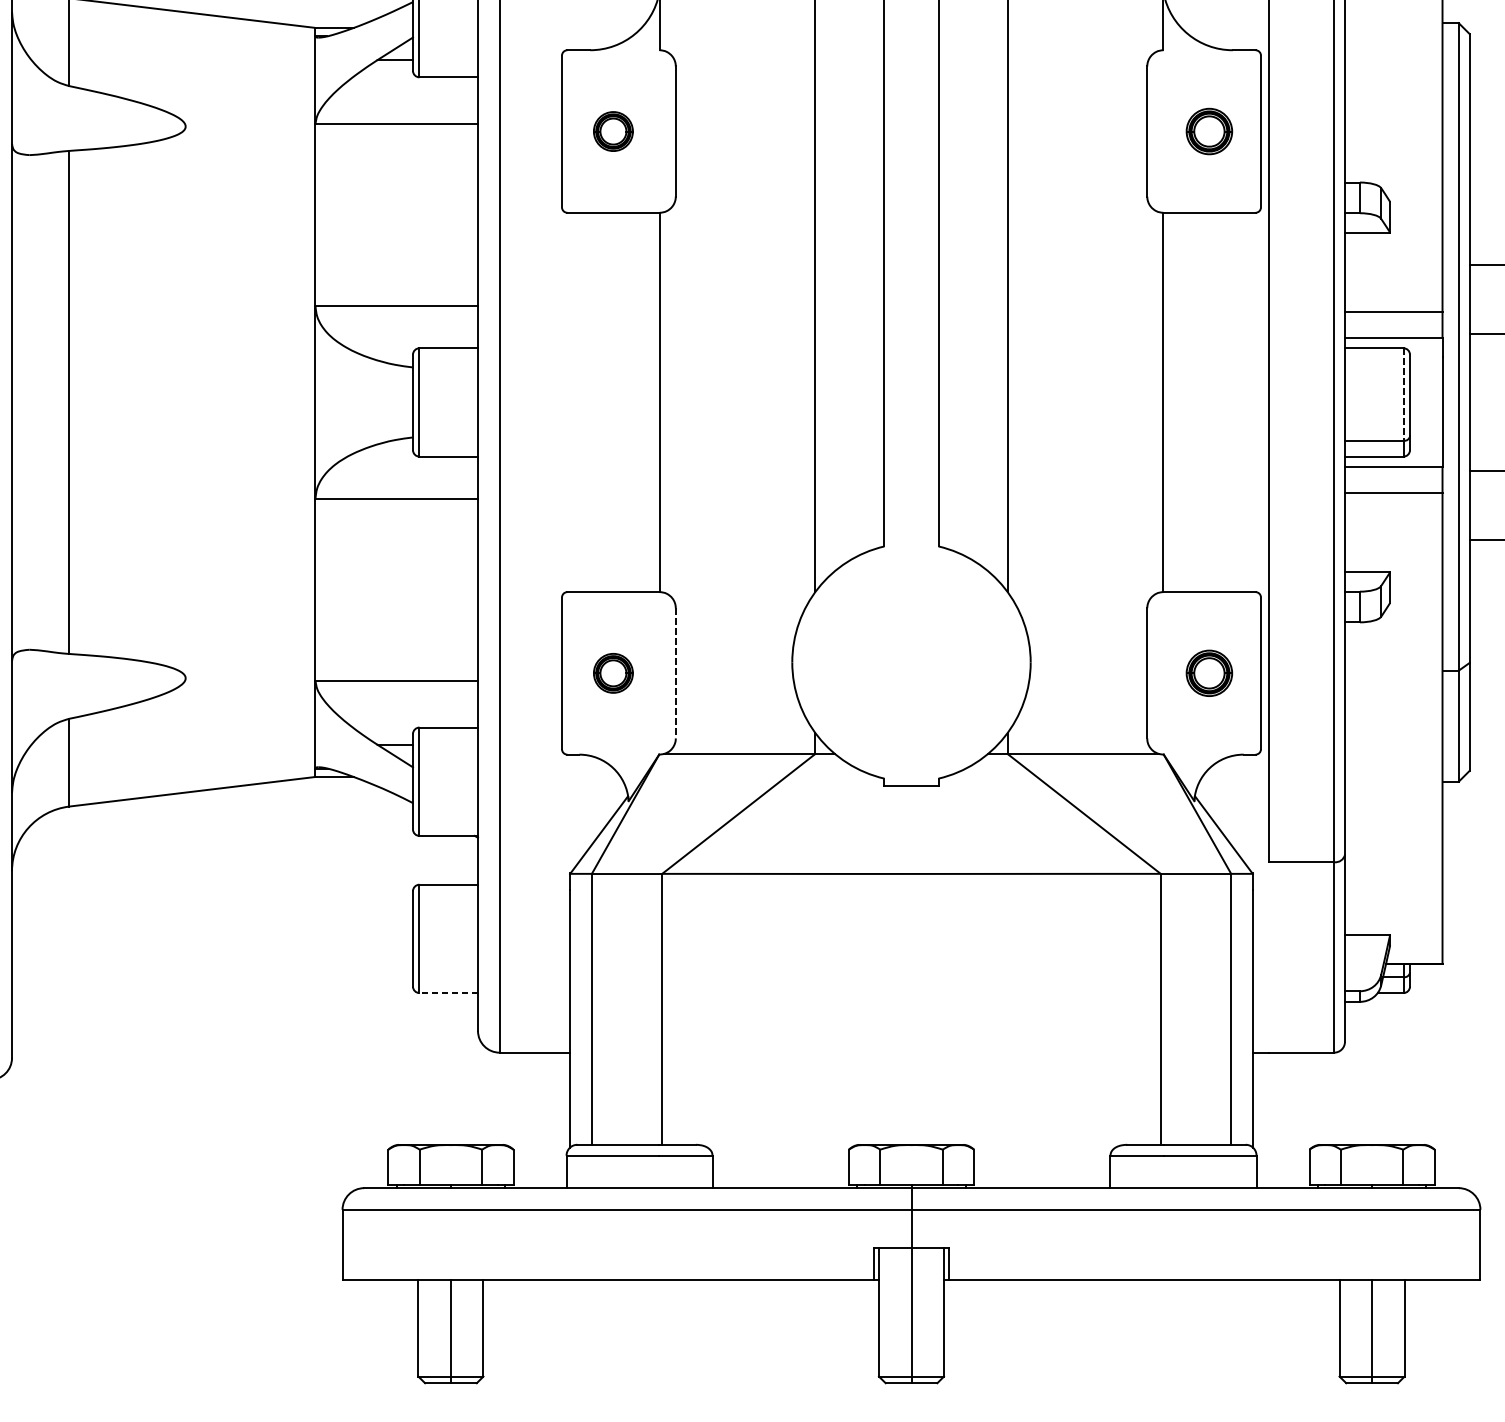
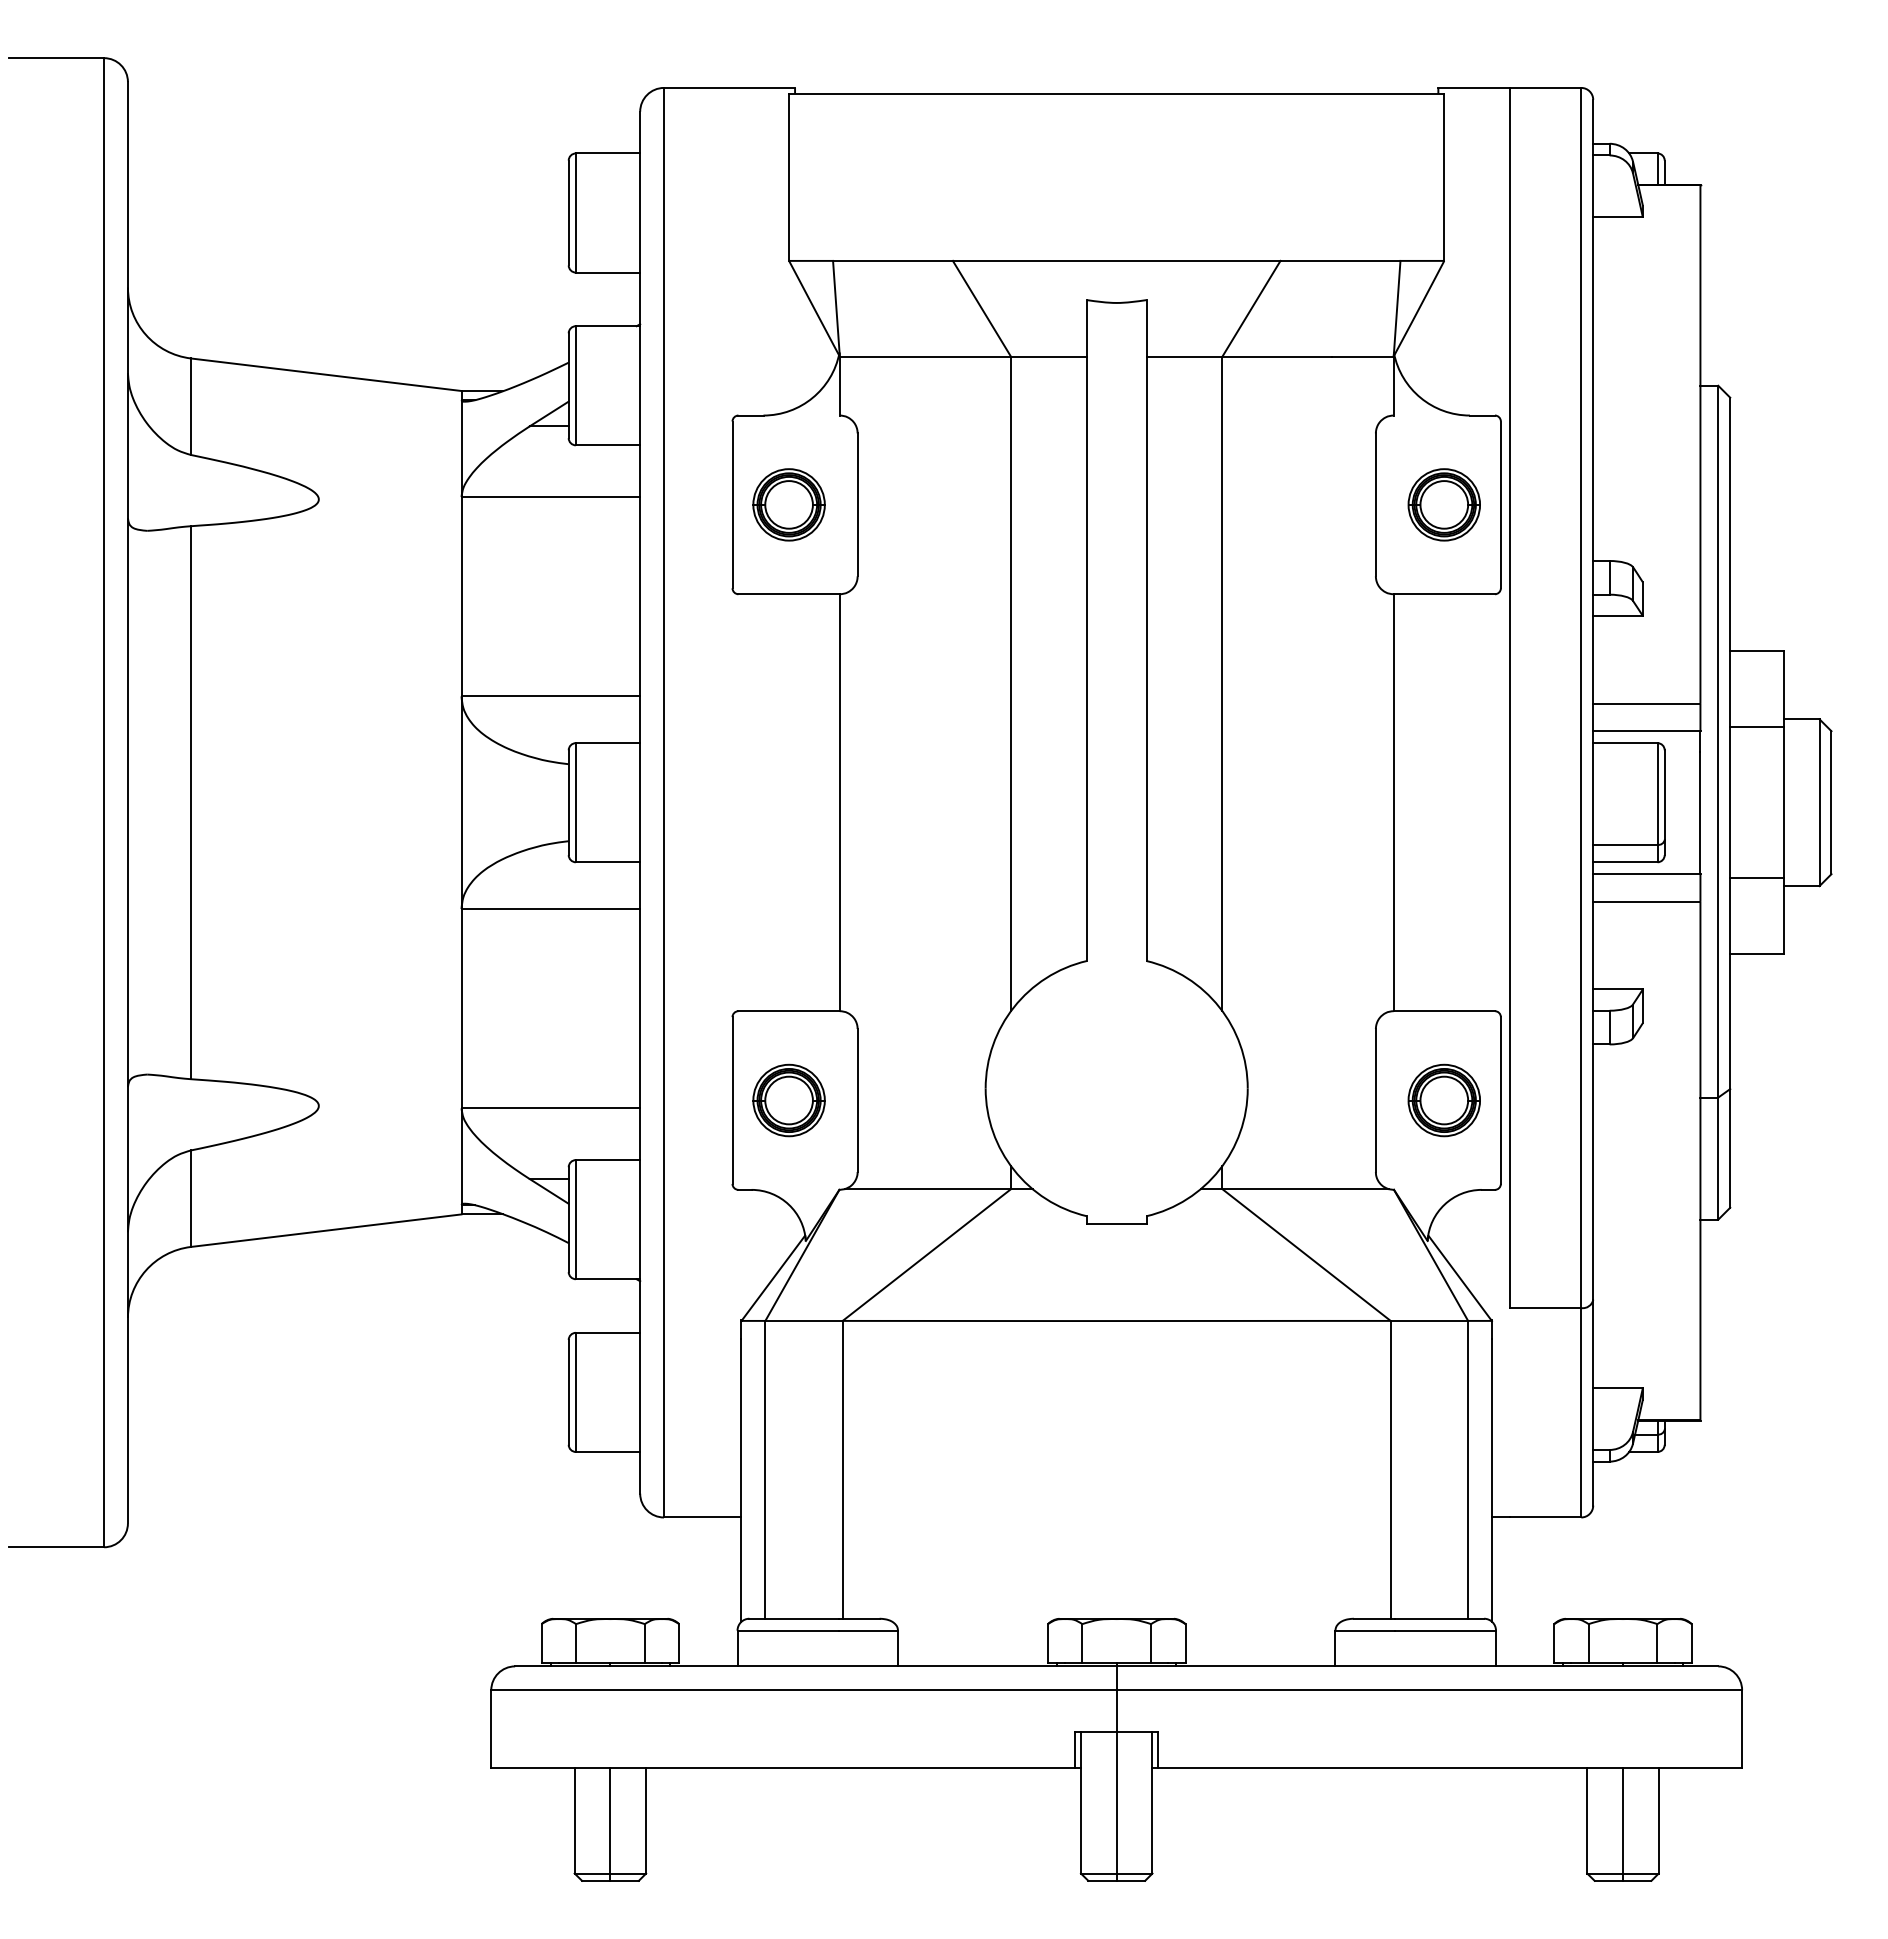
part: (612, 131) -> (788, 504), size x1.67
part: (1208, 131) -> (1443, 504), size x1.43
line: (1403, 394) -> (1657, 794), dashed -> solid
part: (612, 673) -> (788, 1100), size x1.67
part: (1208, 673) -> (1443, 1100), size x1.43
line: (675, 674) -> (857, 1101), dashed -> solid
line: (448, 992) -> (607, 1451), dashed -> solid

